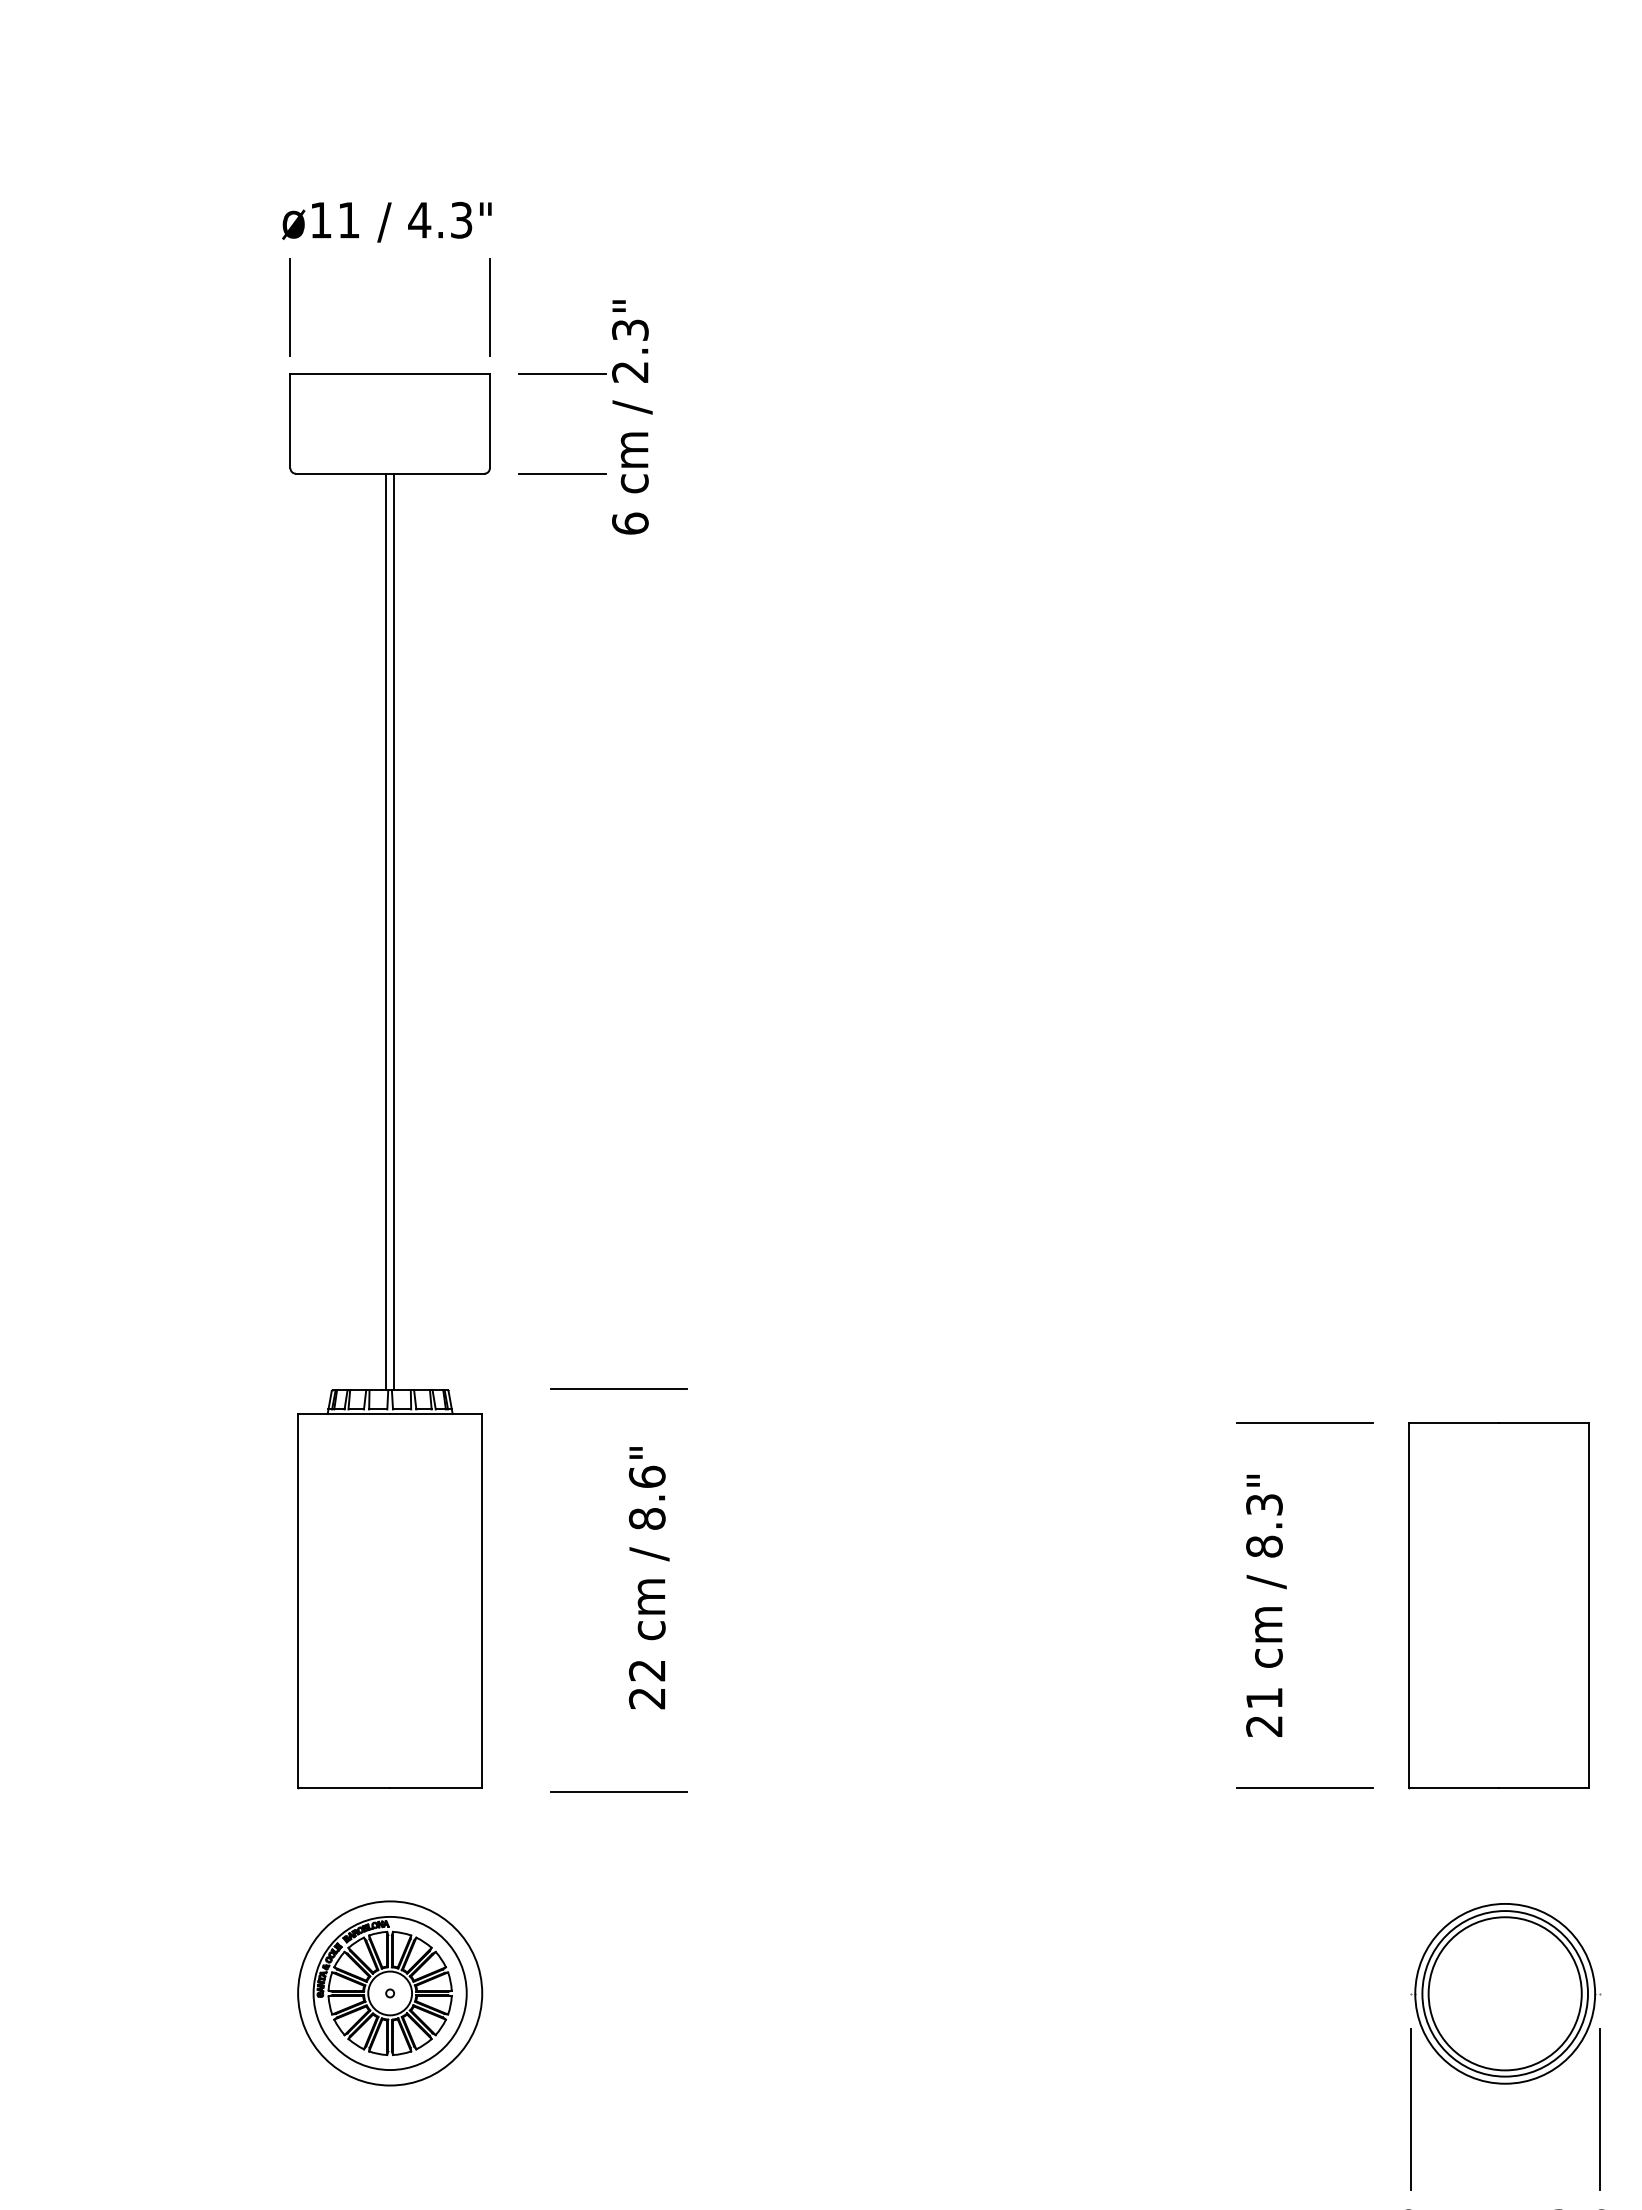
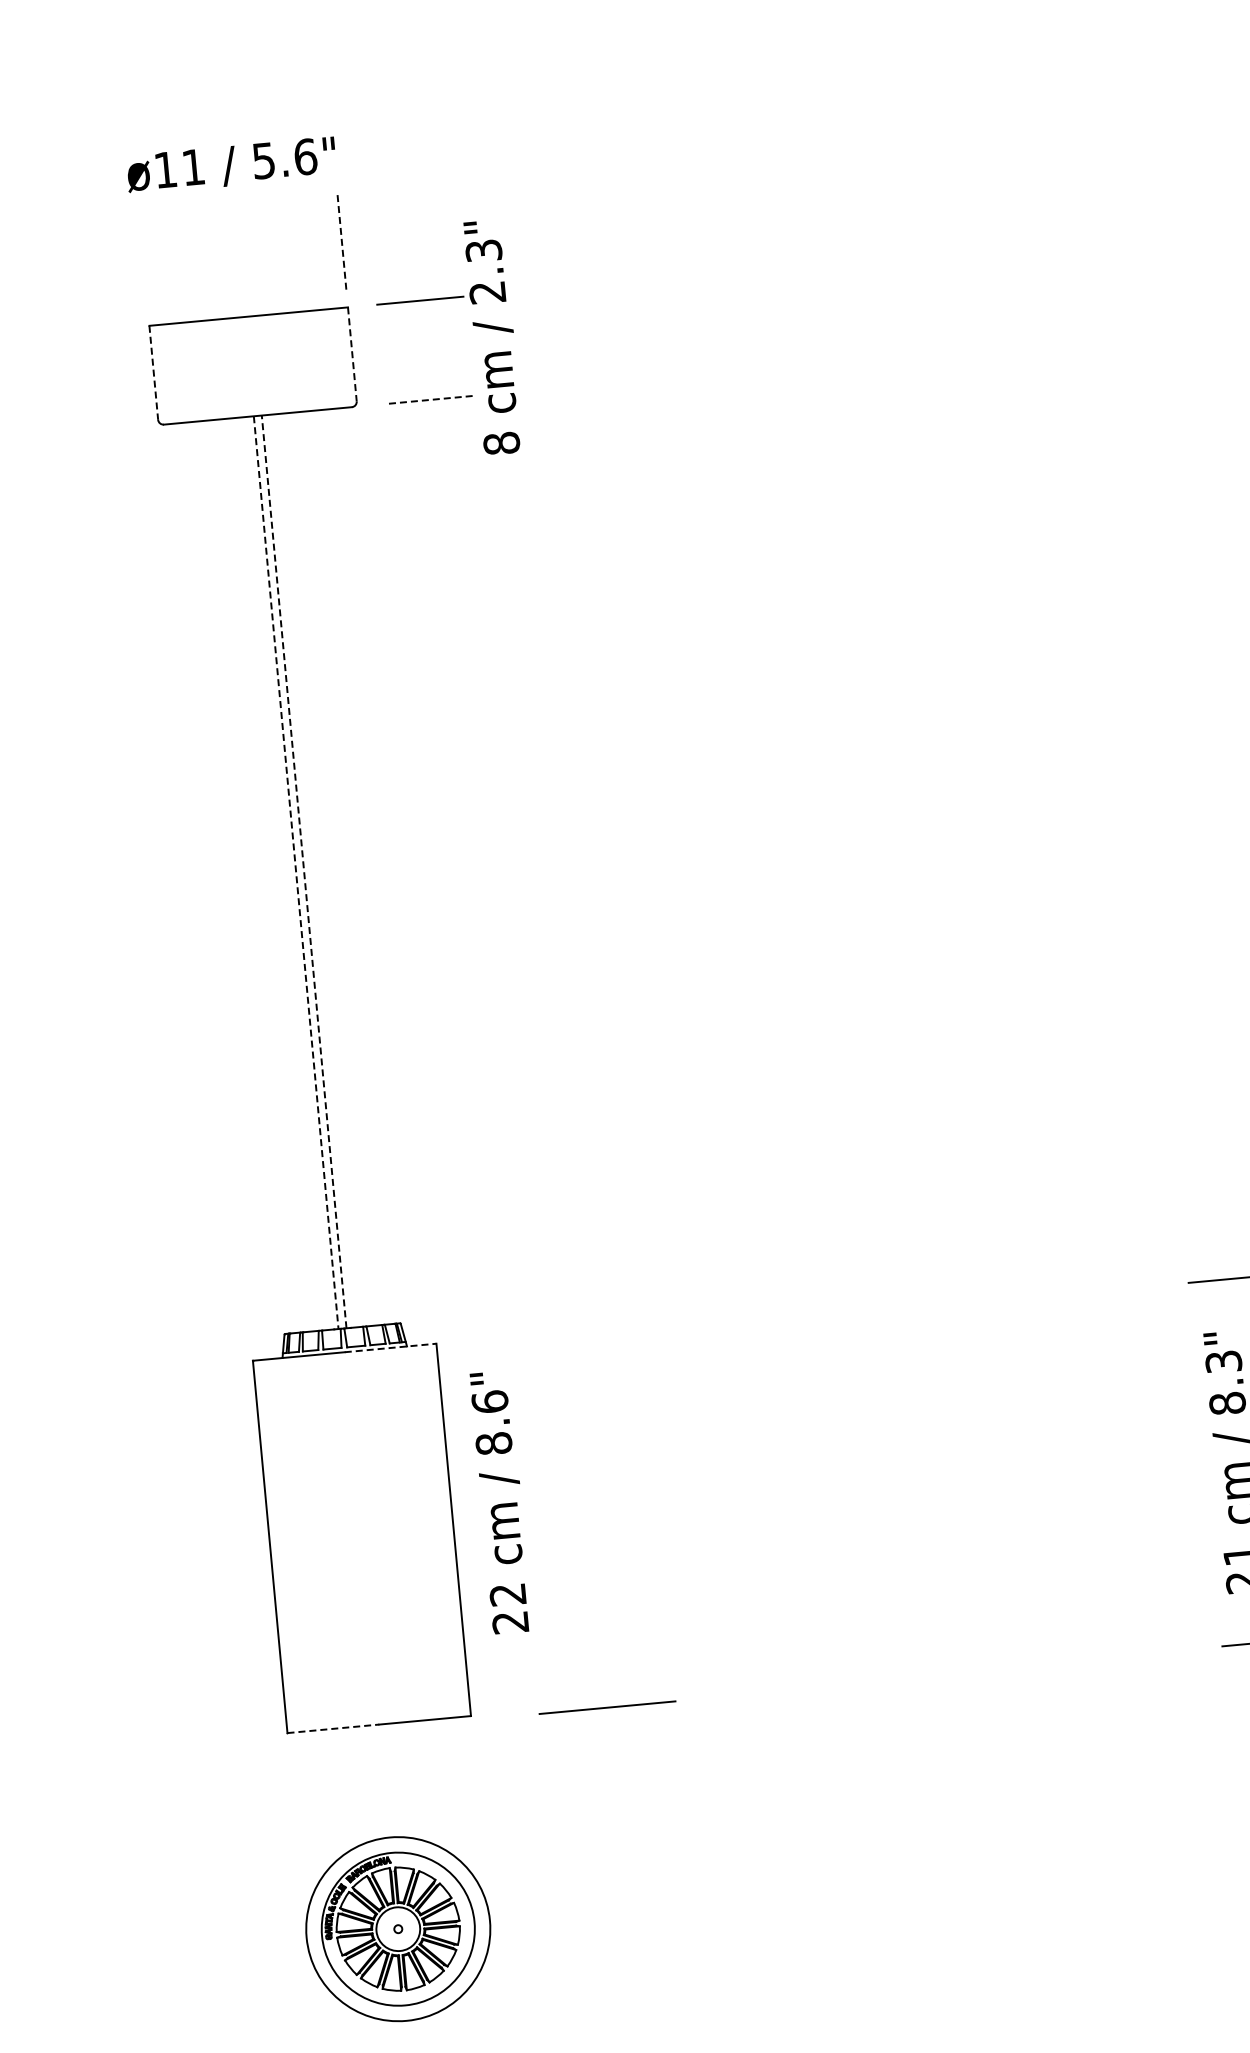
text: (440, 219) -> (284, 158), 4.3" -> 5.6"
line: (290, 307) -> (143, 259), removed
line: (489, 307) -> (341, 241), solid -> dashed
line: (290, 421) -> (153, 373), solid -> dashed
line: (489, 421) -> (352, 354), solid -> dashed
line: (562, 473) -> (429, 399), solid -> dashed
text: (630, 523) -> (501, 443), 6 -> 8
line: (394, 931) -> (304, 871), solid -> dashed
line: (386, 932) -> (296, 873), solid -> dashed
line: (618, 1389) -> (569, 1306), removed
line: (436, 1414) -> (390, 1348), solid -> dashed
text: (648, 1578) -> (500, 1502), moved
line: (344, 1787) -> (333, 1728), solid -> dashed

